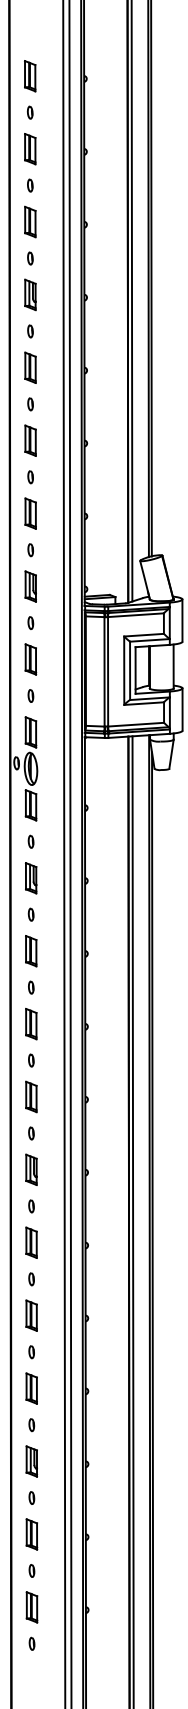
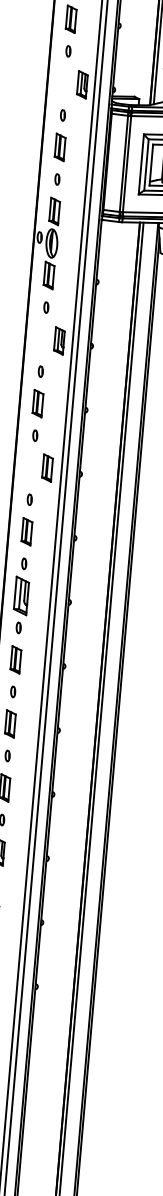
part: (30, 586) -> (82, 84), moved
part: (31, 878) -> (59, 341), moved
part: (31, 1024) -> (47, 468), moved
part: (31, 1169) -> (21, 595), size x1.4

